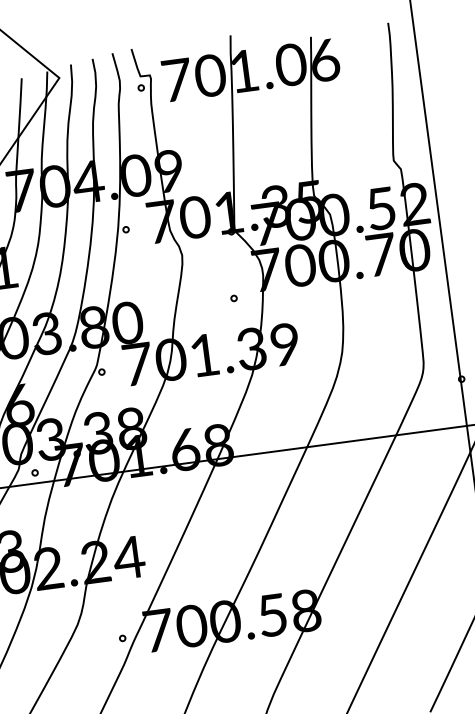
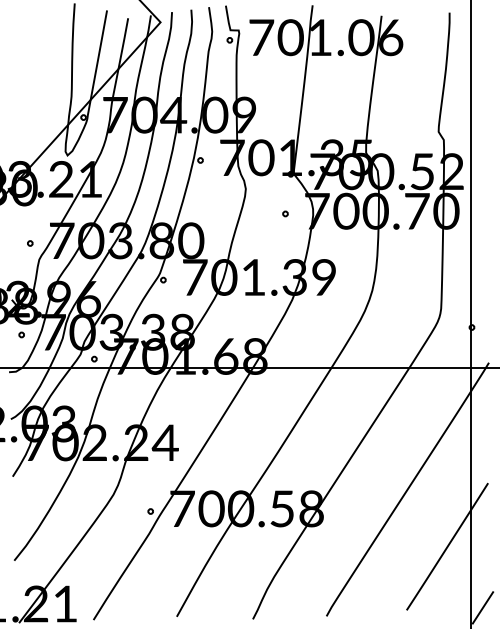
circle: (233, 297) -> (285, 213), moved

